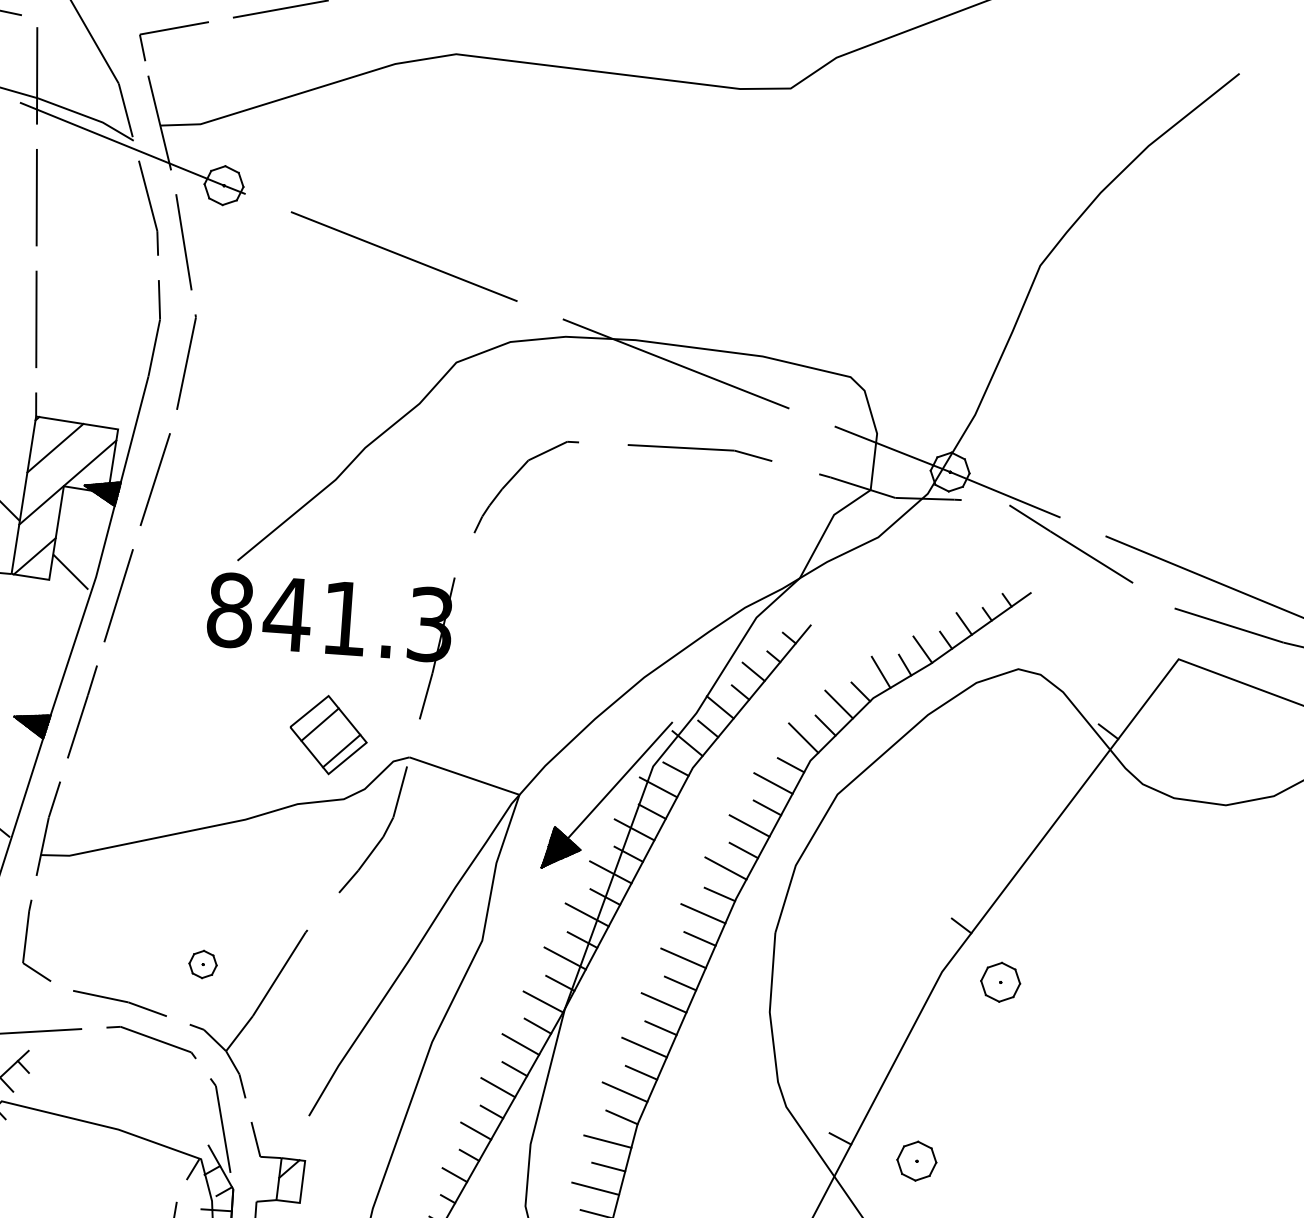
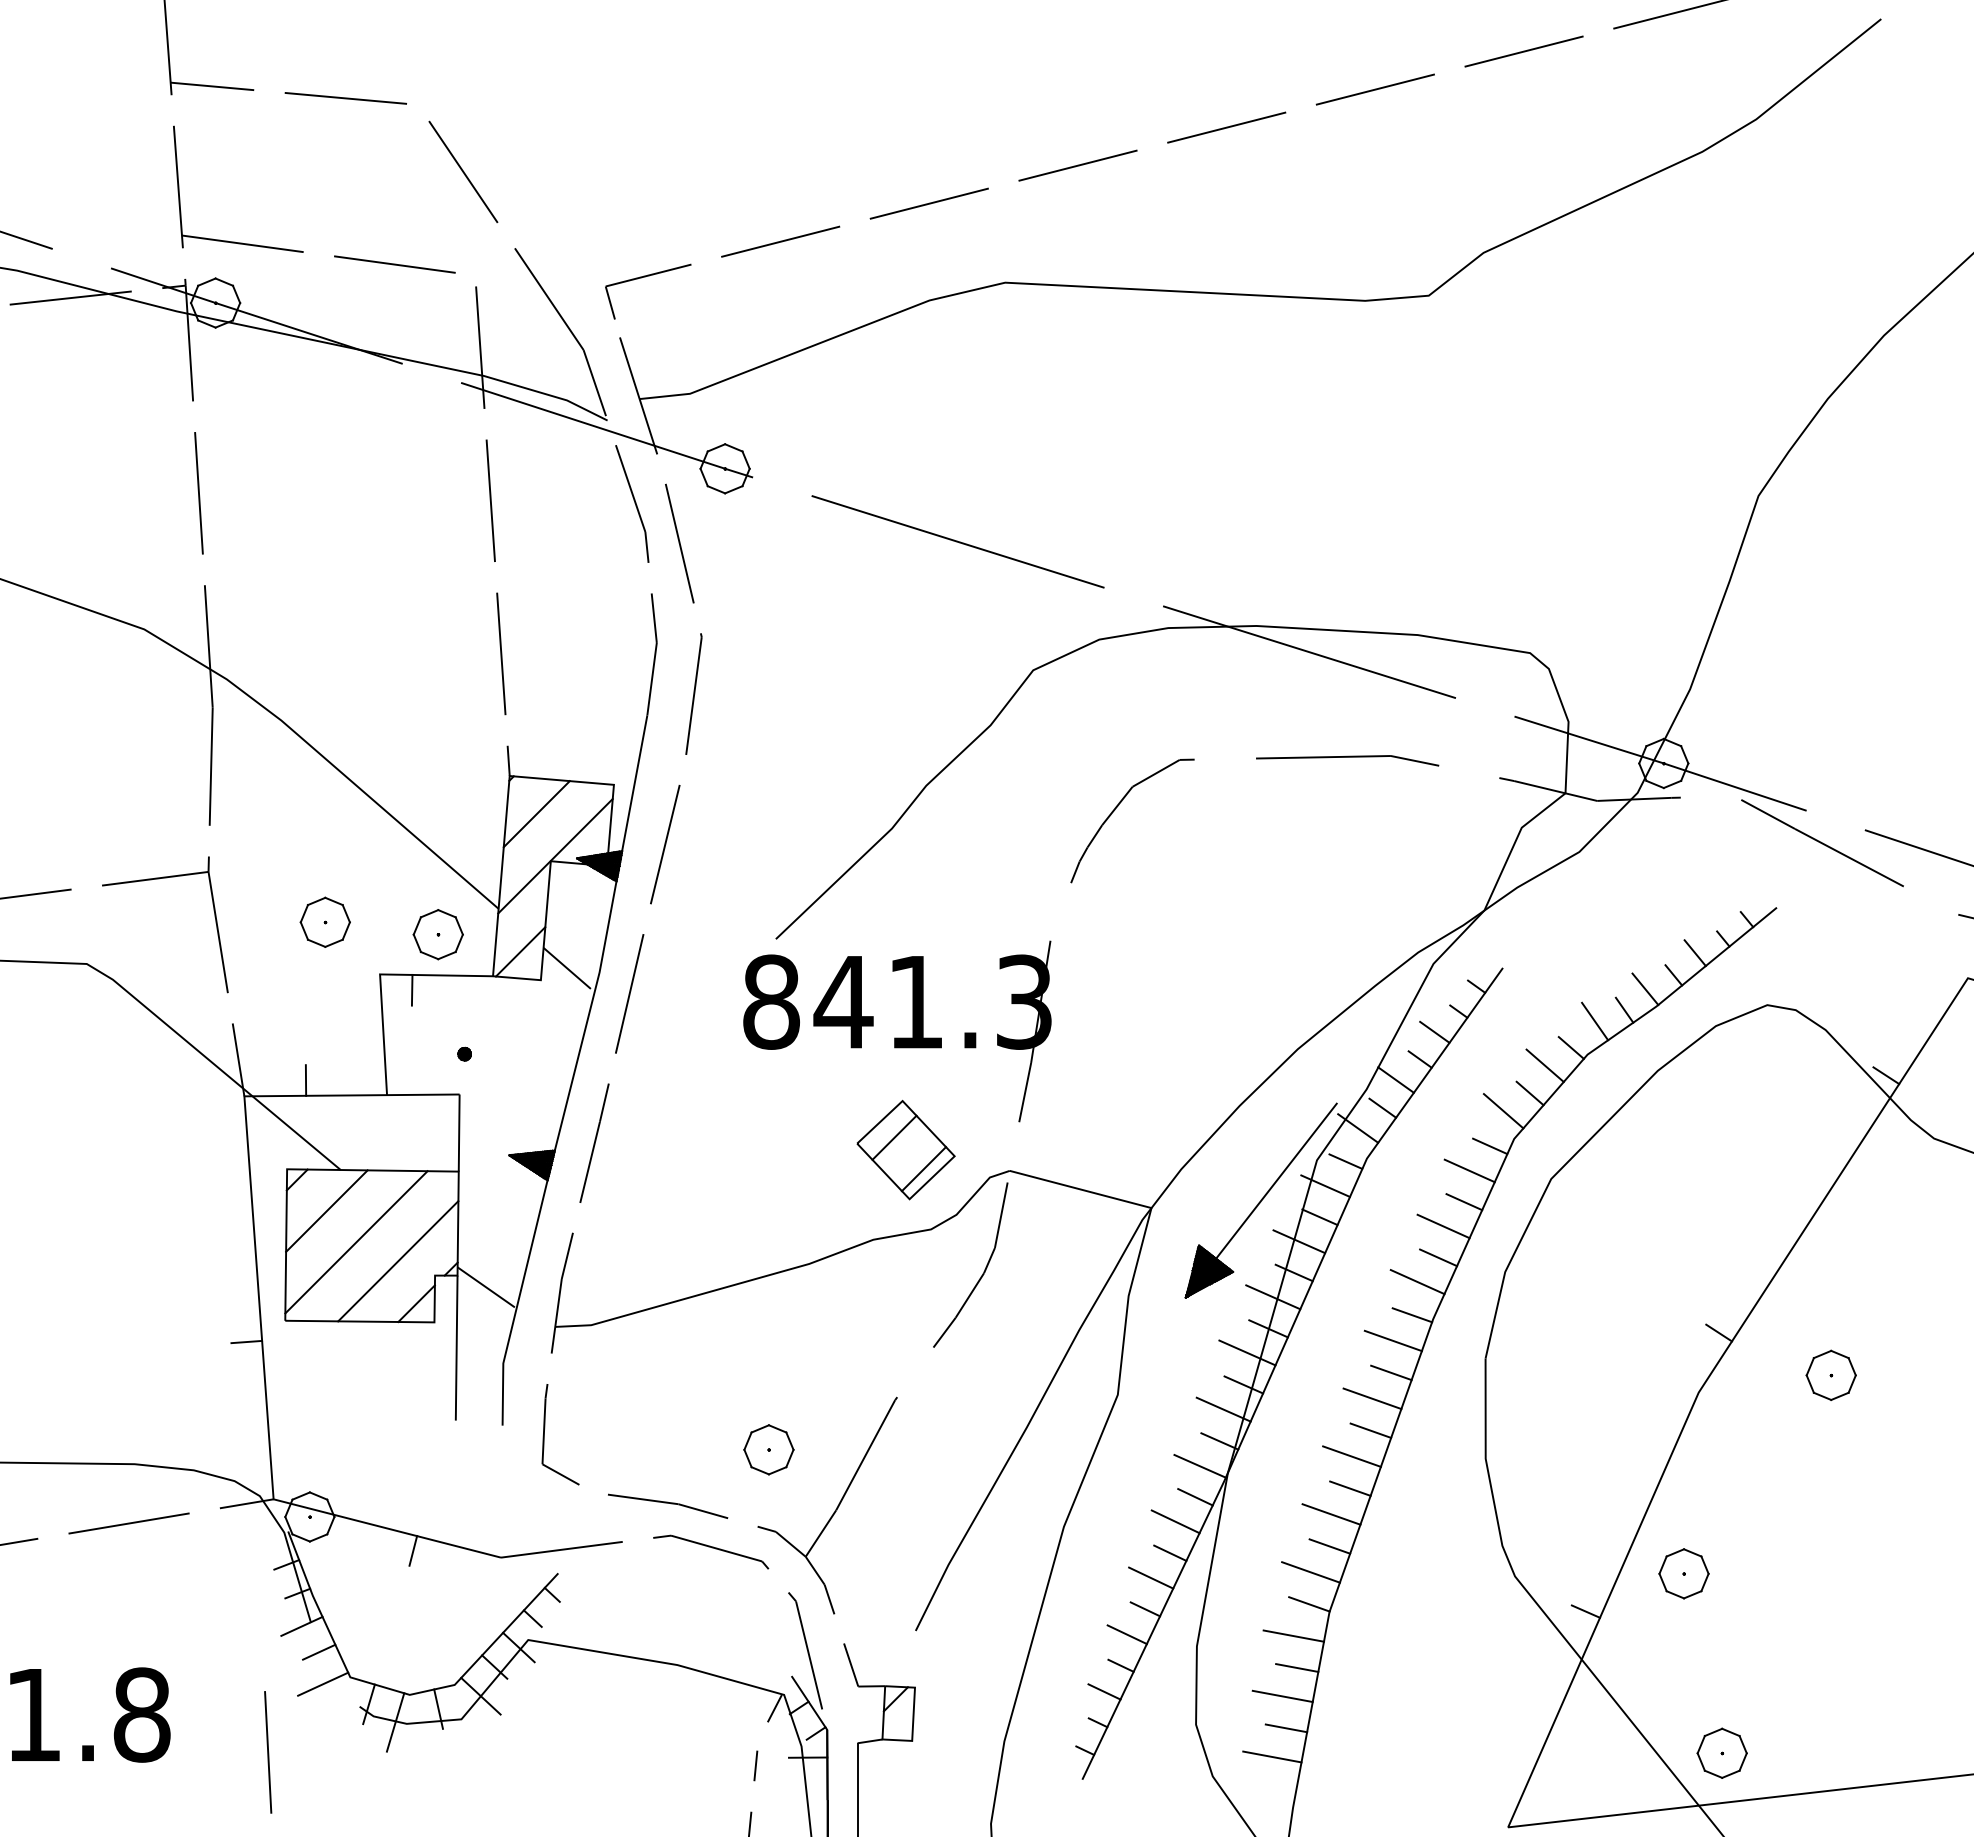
part: (202, 964) -> (768, 1449), size x1.43
part: (1000, 981) -> (1830, 1374), moved
part: (916, 1160) -> (1683, 1573), moved

